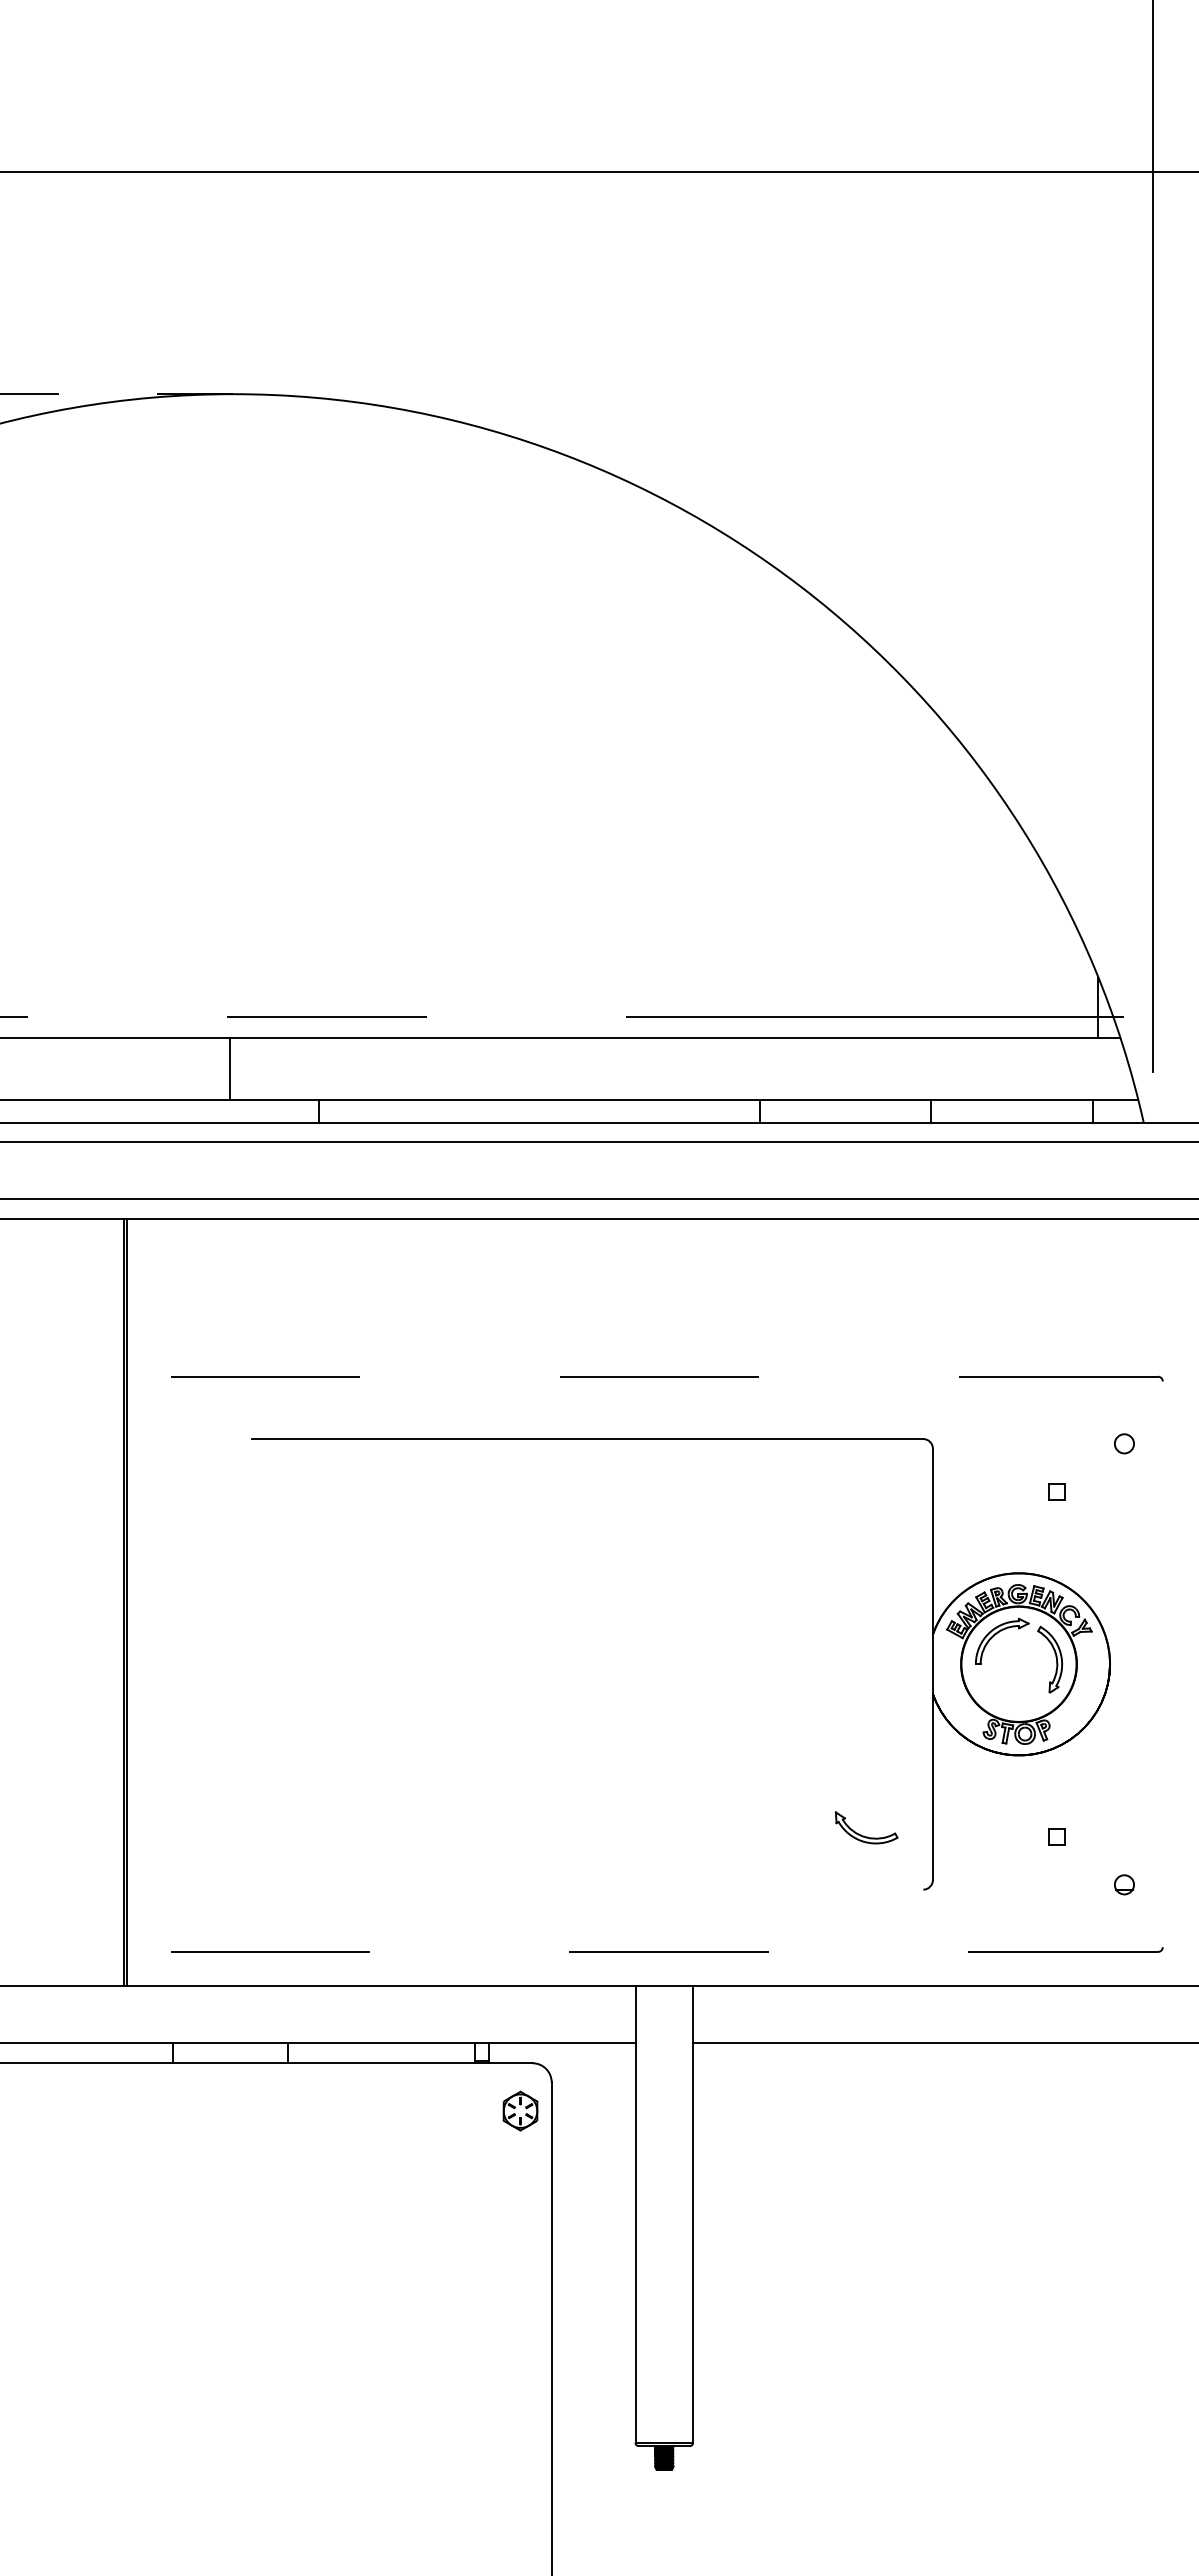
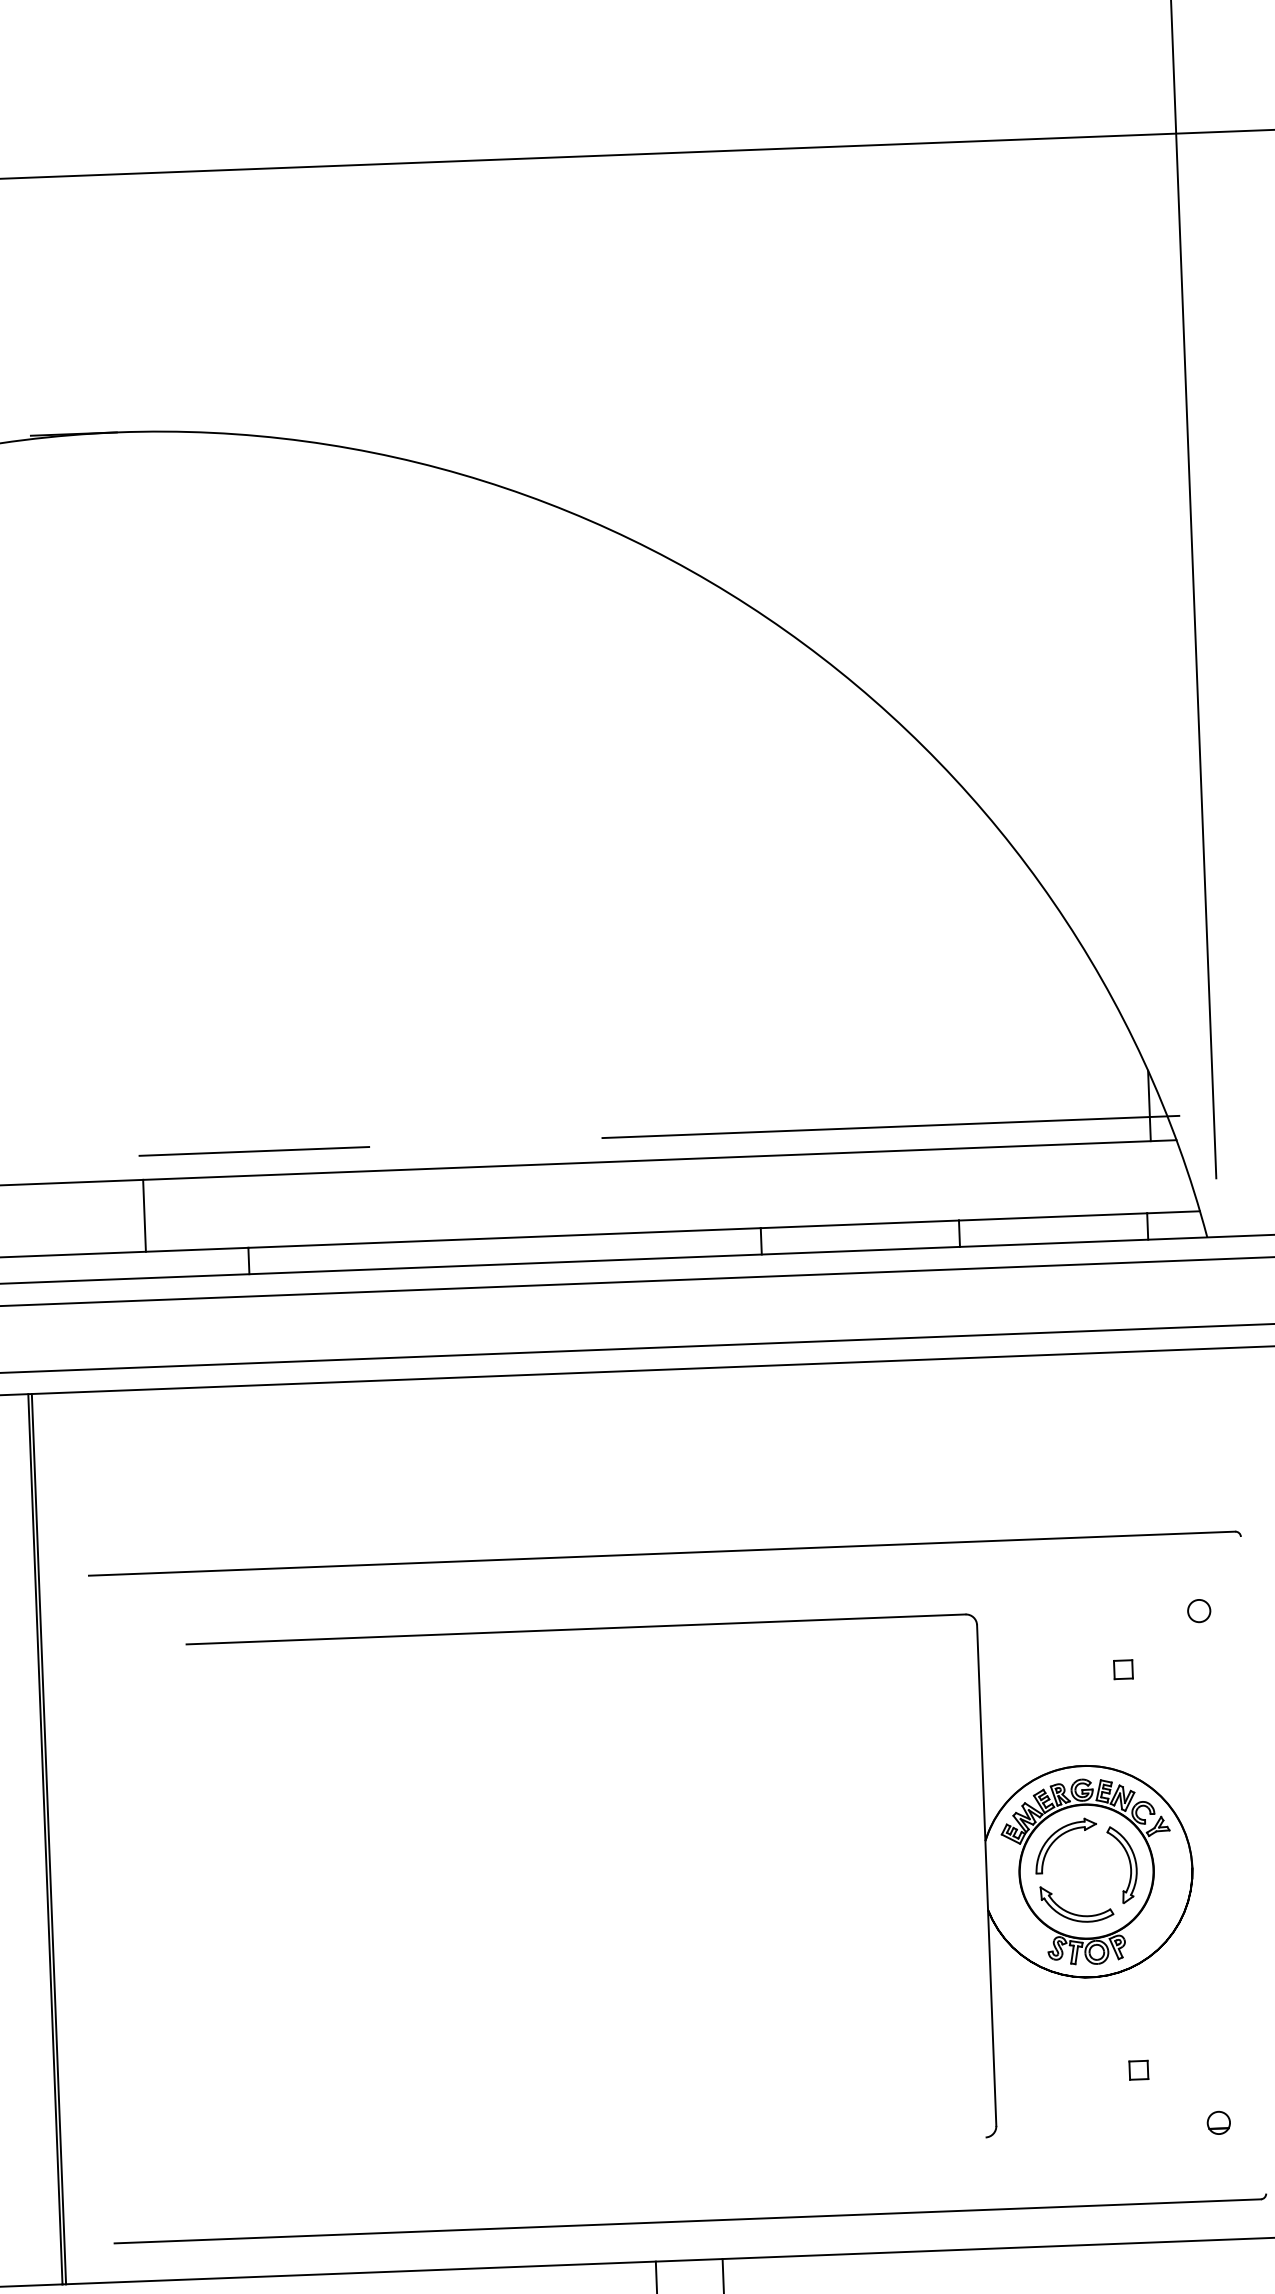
line: (664, 1376) -> (662, 1553), dashed -> solid
part: (864, 1835) -> (1074, 1913), moved
line: (664, 1951) -> (687, 2220), dashed -> solid

